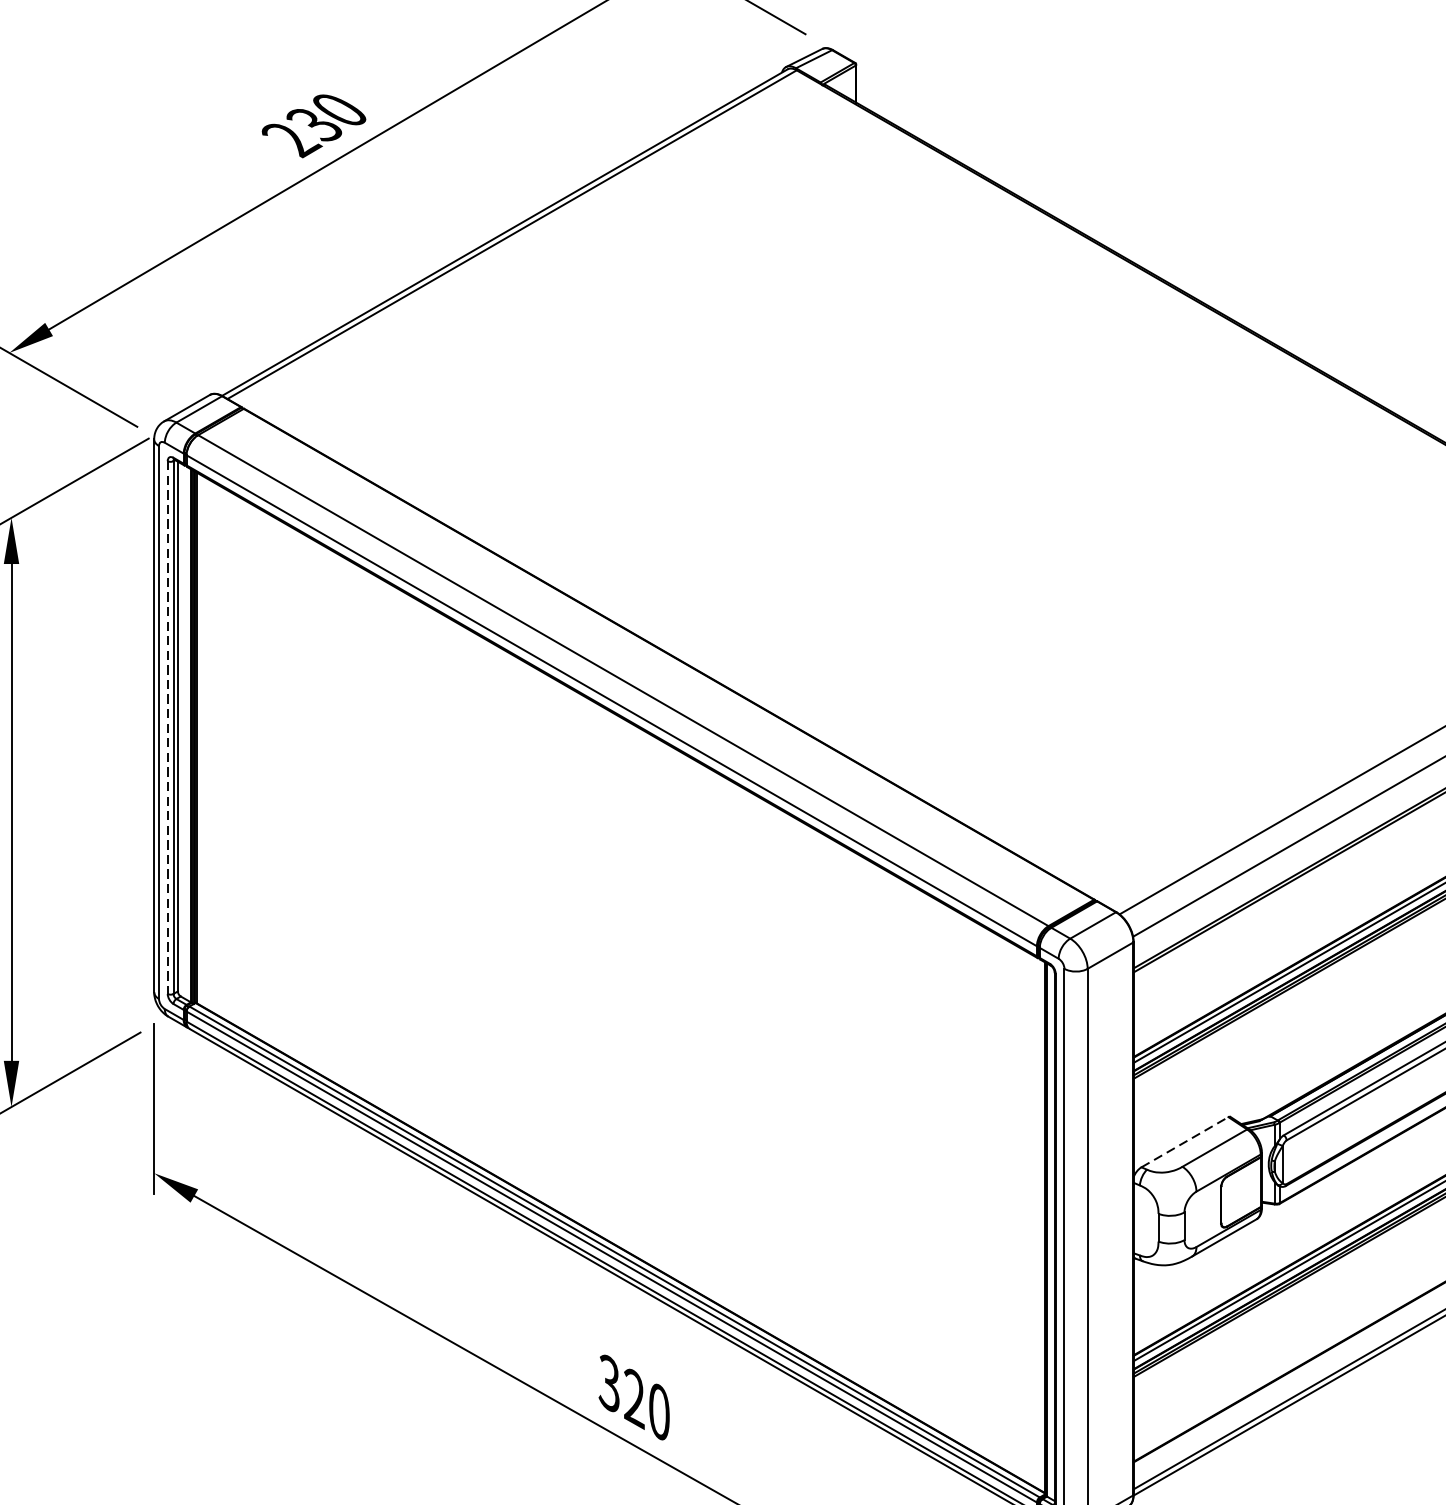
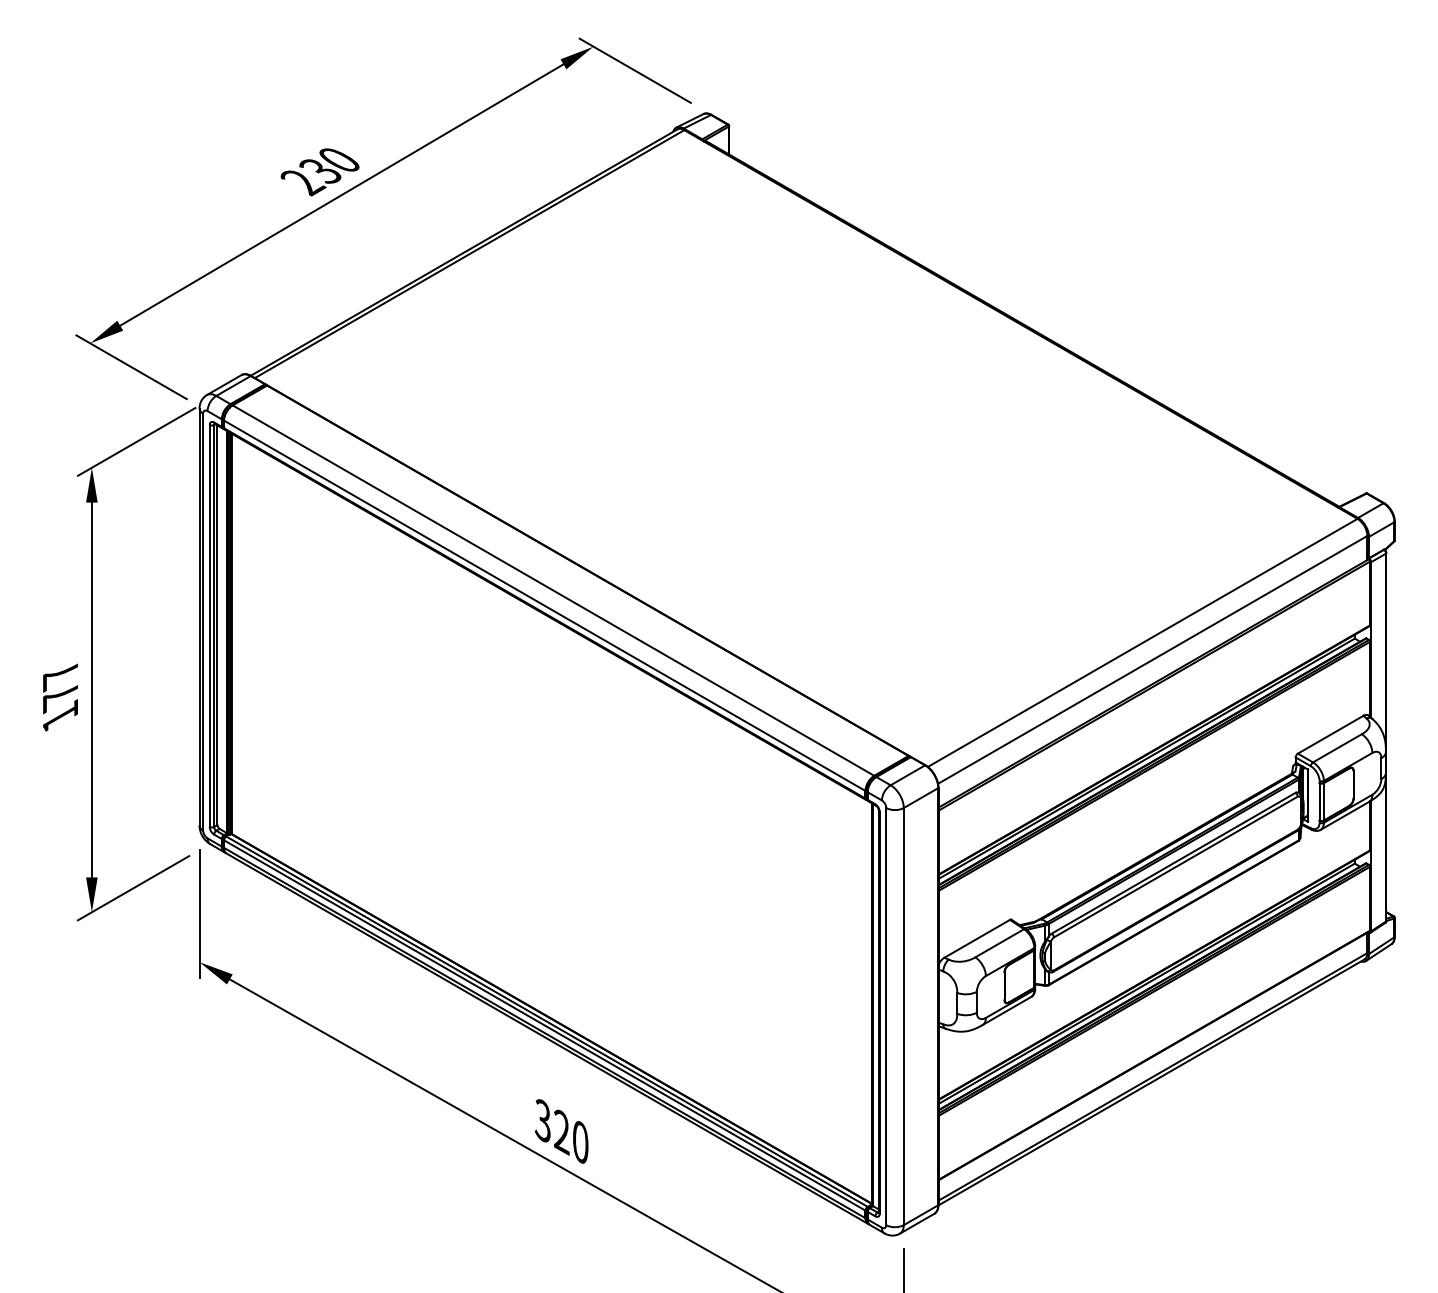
line: (167, 728) -> (209, 626), dashed -> solid
line: (1185, 1141) -> (977, 938), dashed -> solid

